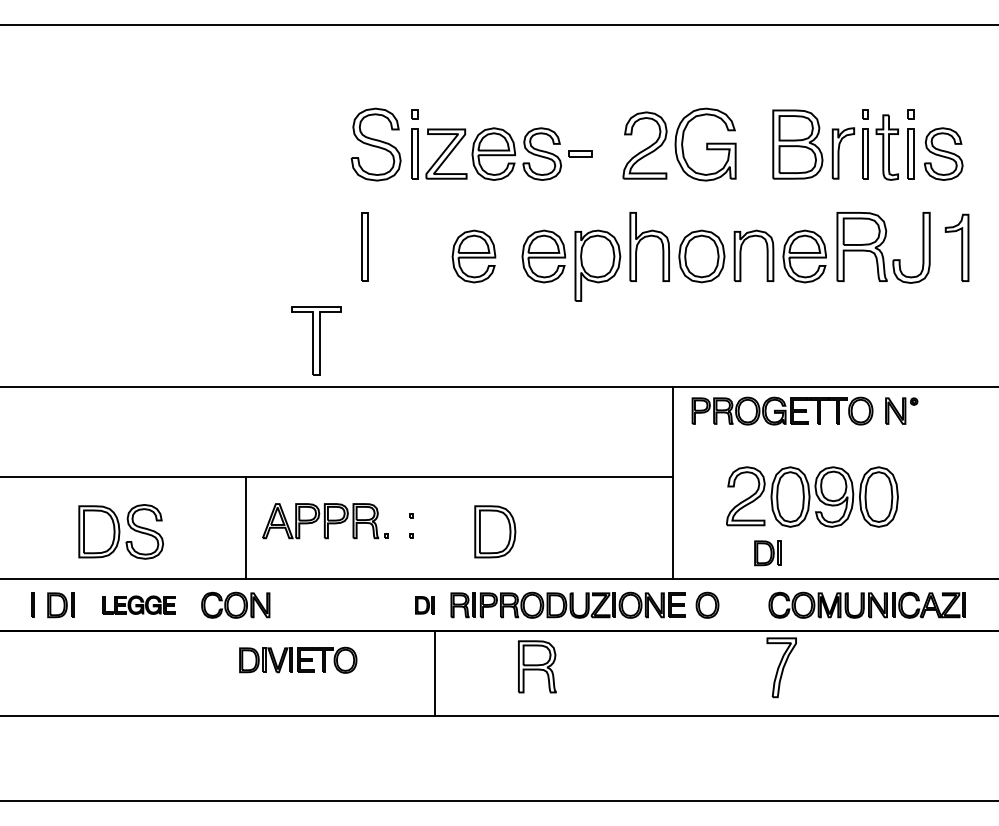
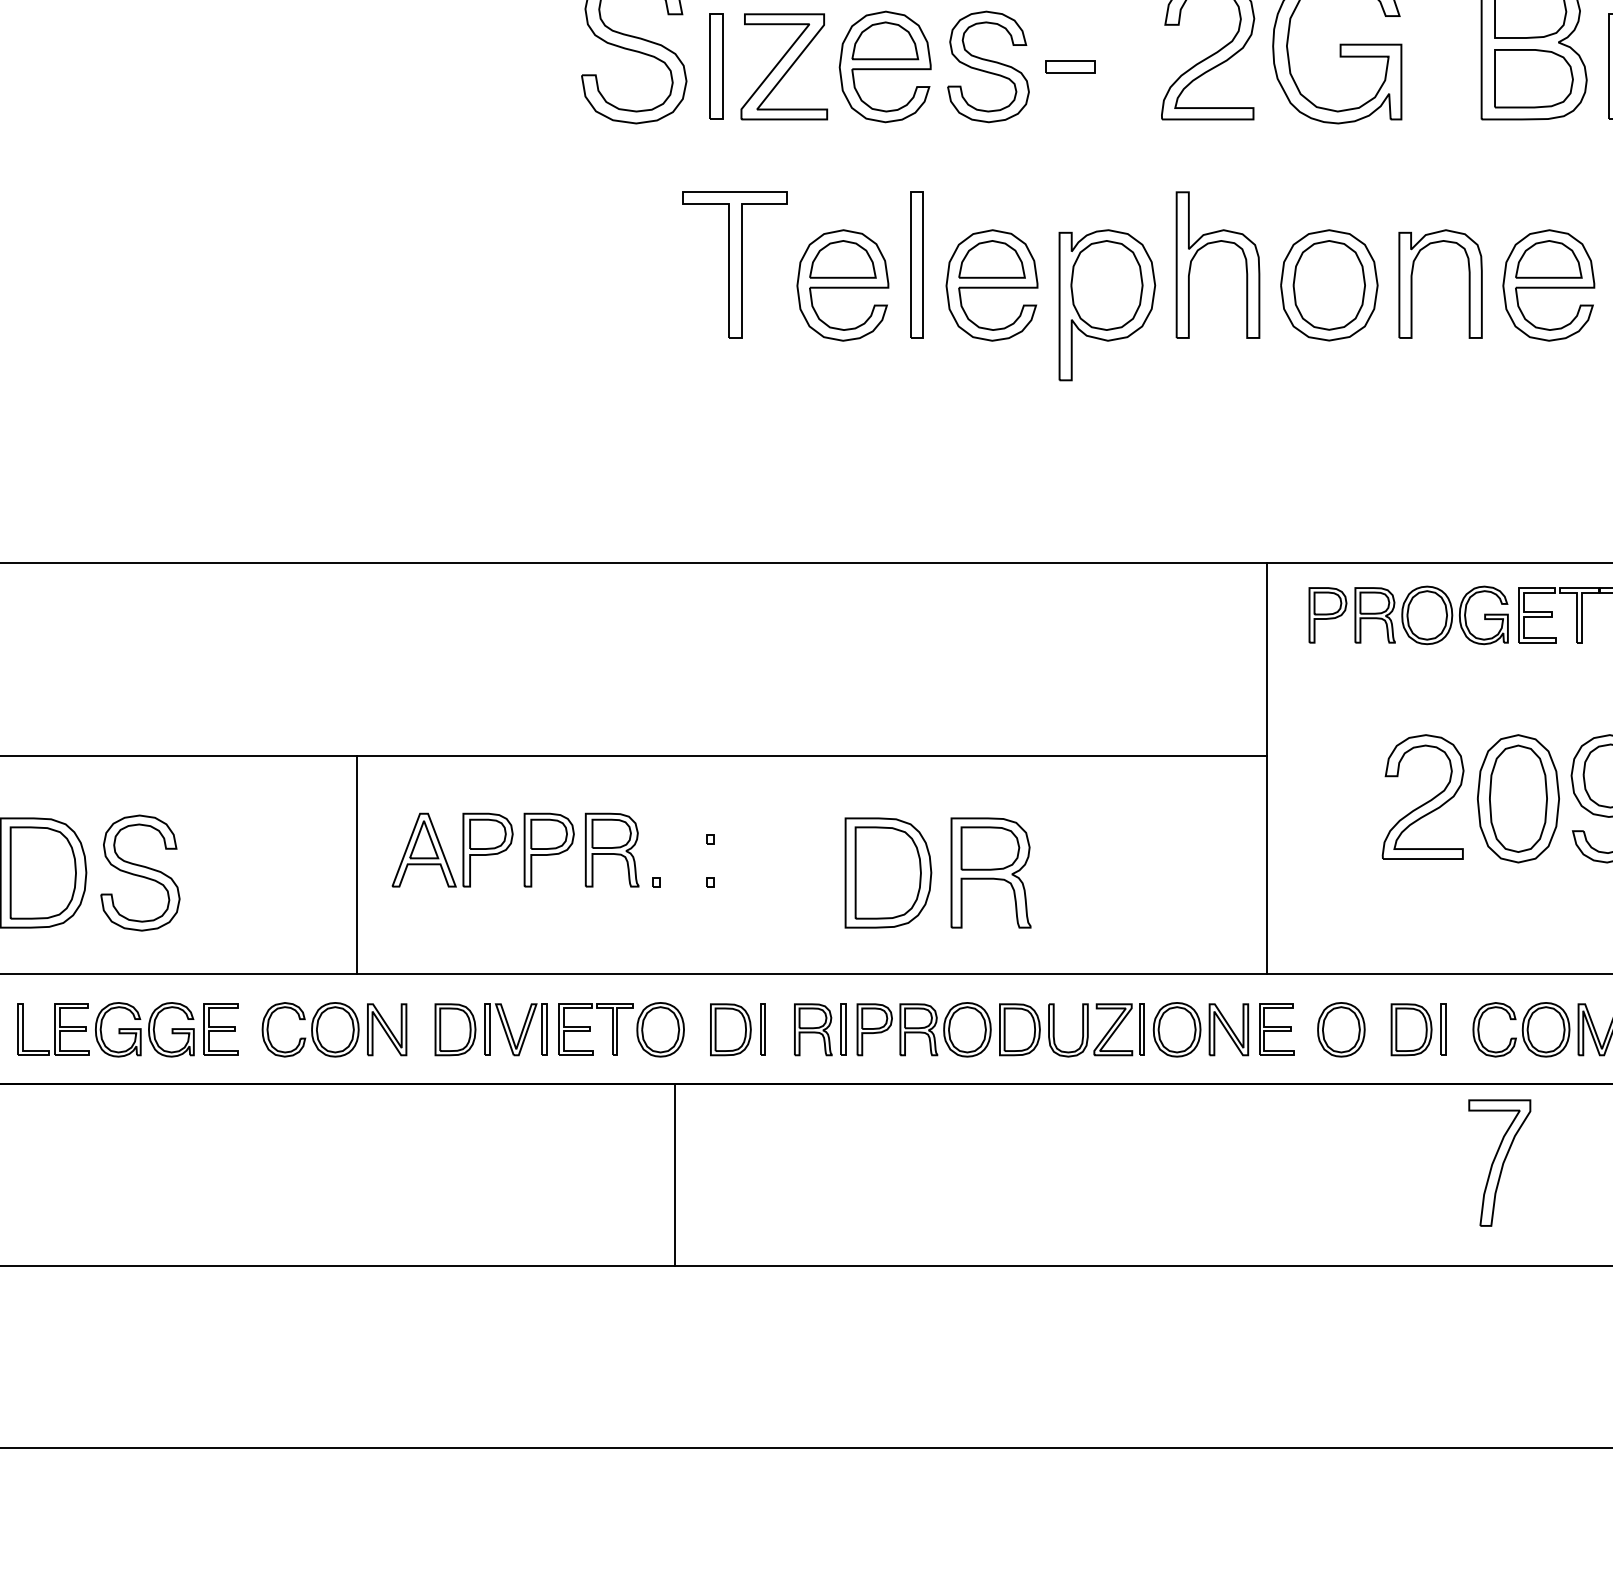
part: (364, 246) -> (916, 264), moved
part: (316, 340) -> (735, 264), moved
part: (767, 553) -> (1418, 1030), moved
part: (139, 604) -> (129, 1028), size x1.43
part: (424, 605) -> (737, 1030), size x1.43
part: (298, 659) -> (560, 1028), moved
part: (537, 666) -> (991, 872), moved
line: (435, 672) -> (675, 1173), moved

